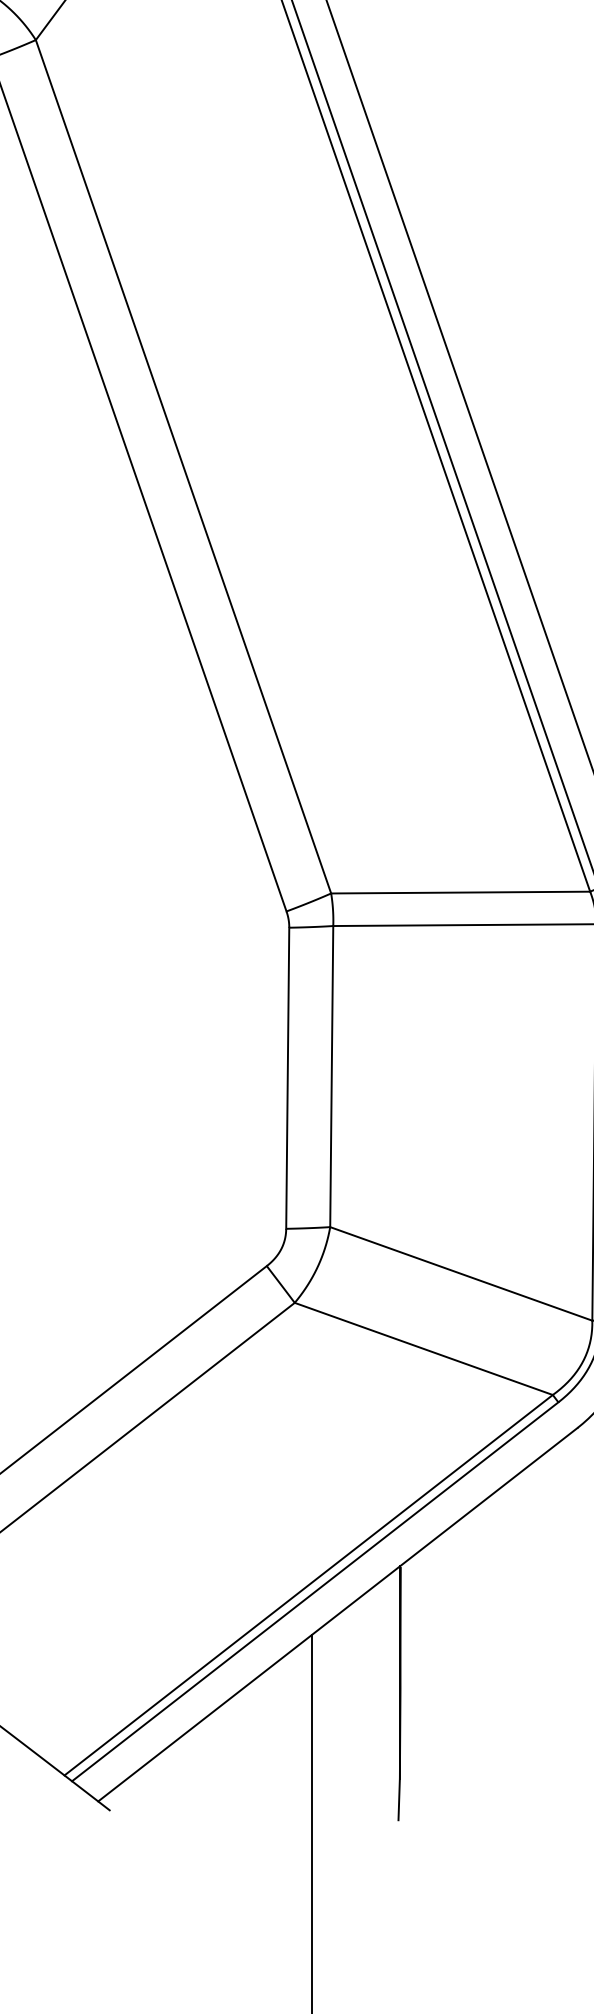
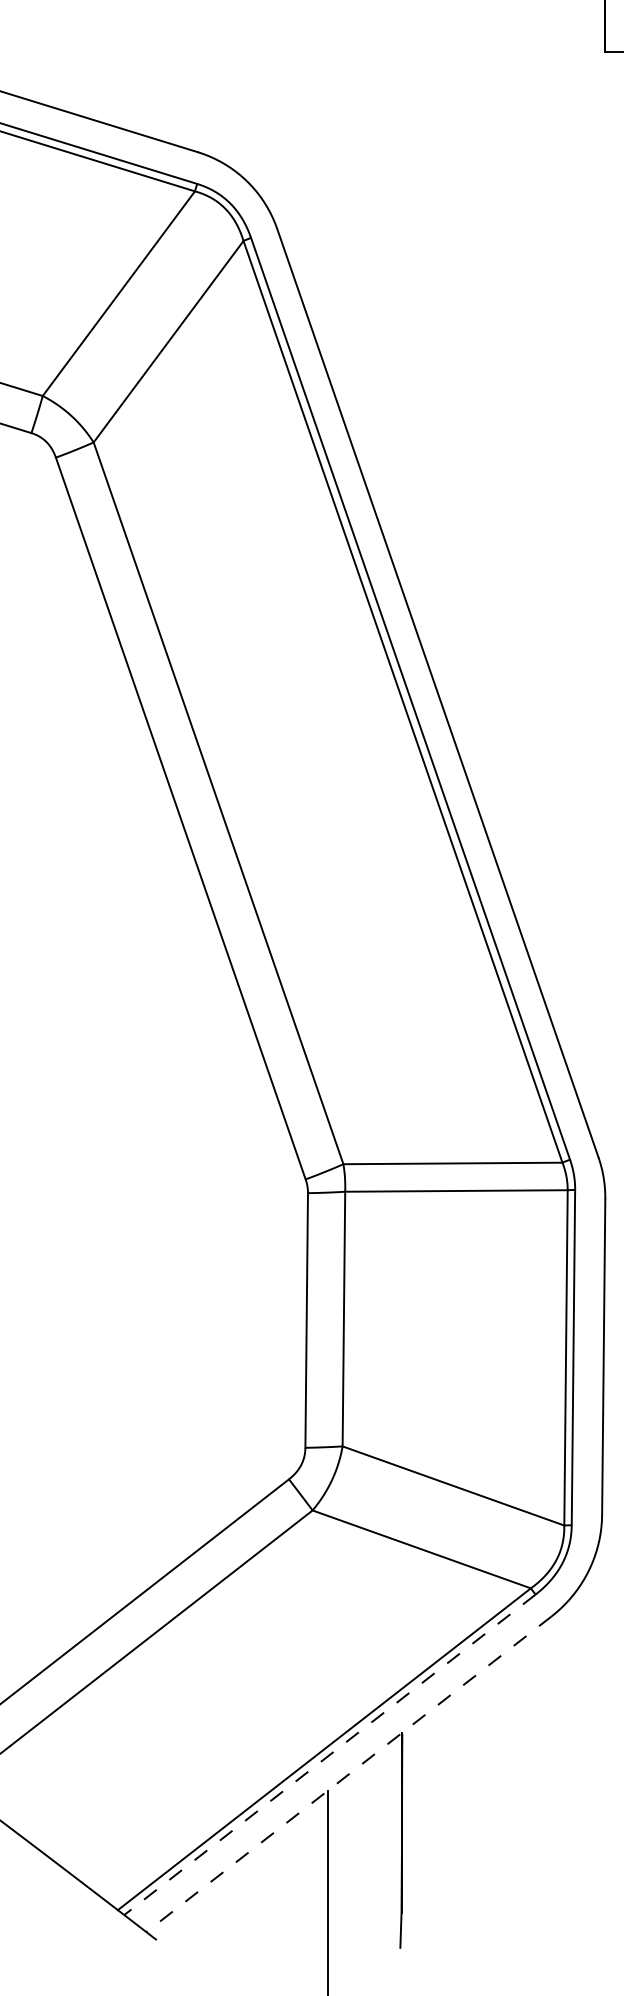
line: (314, 1591) -> (329, 1754), solid -> dashed
line: (338, 1615) -> (349, 1774), solid -> dashed

